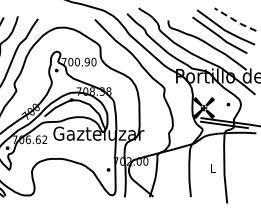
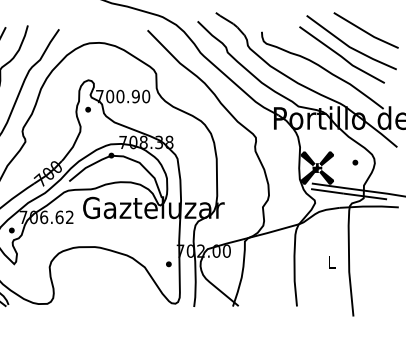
line: (235, 20) -> (366, 31), dashed -> solid

